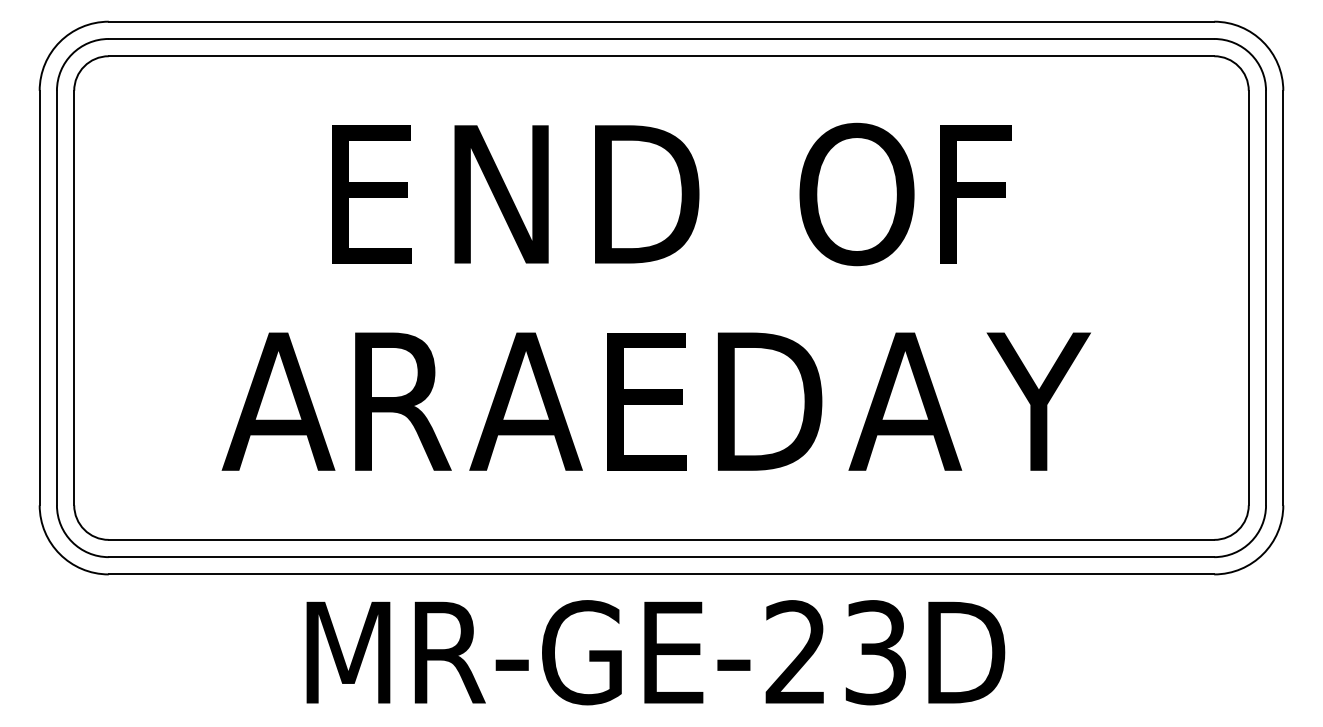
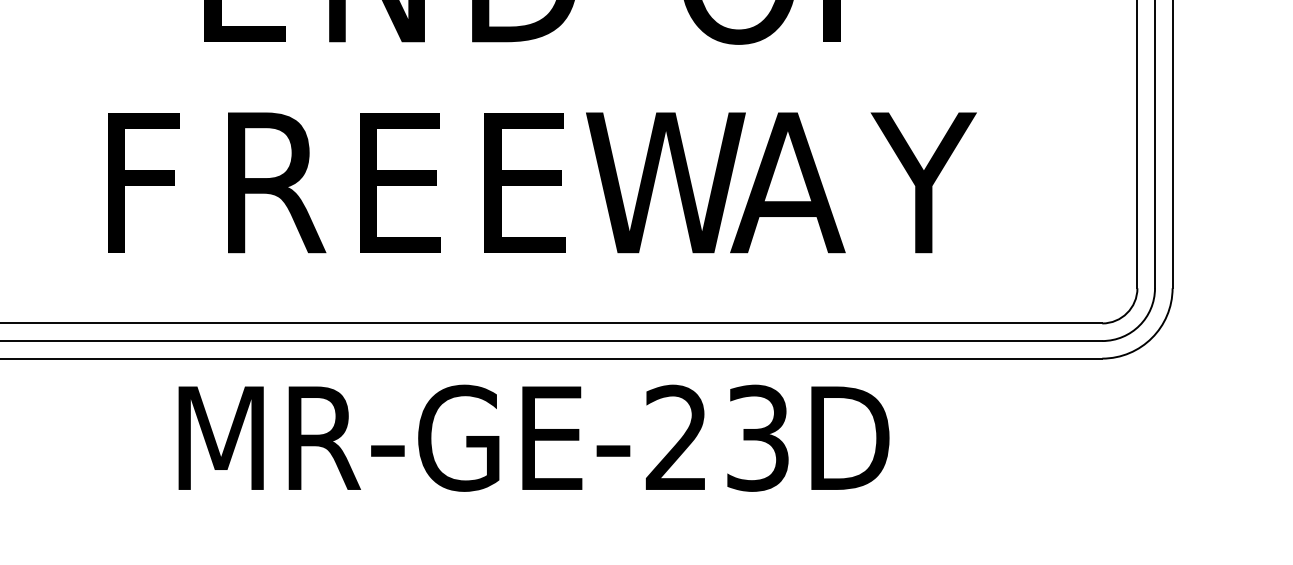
text: (278, 401) -> (149, 182), A -> F
text: (525, 401) -> (401, 182), A -> E
text: (785, 401) -> (665, 182), D -> W

